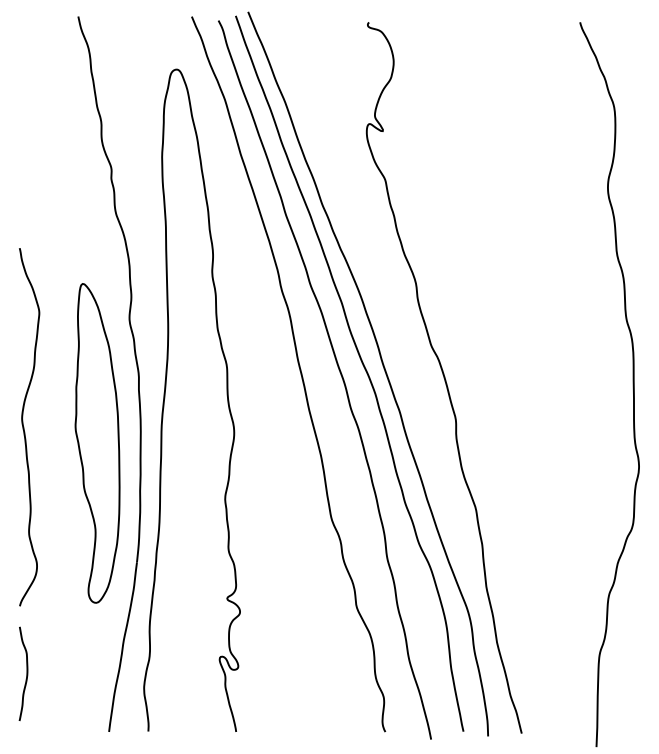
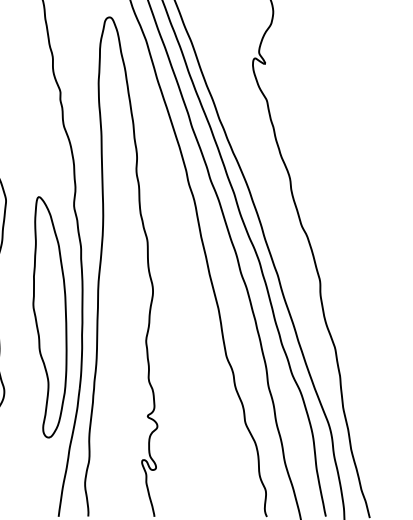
part: (97, 443) -> (49, 317), moved

